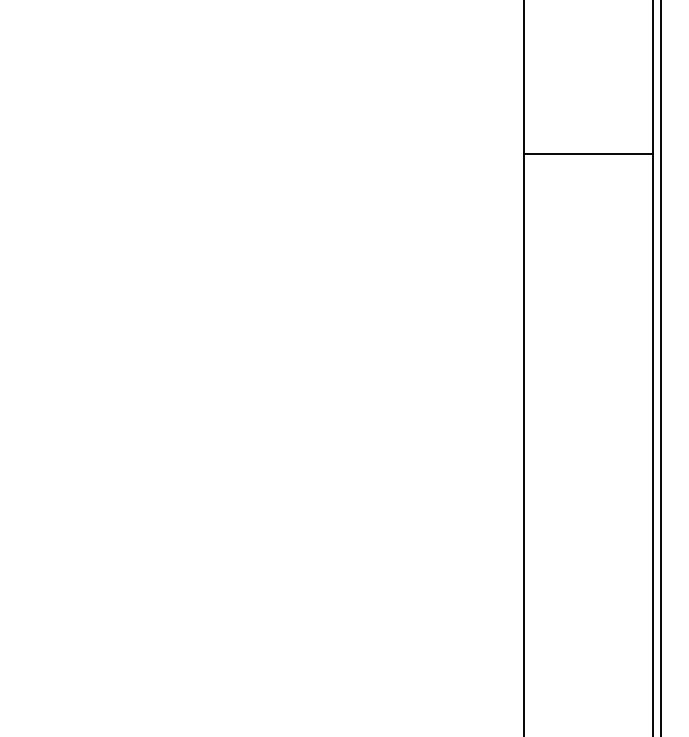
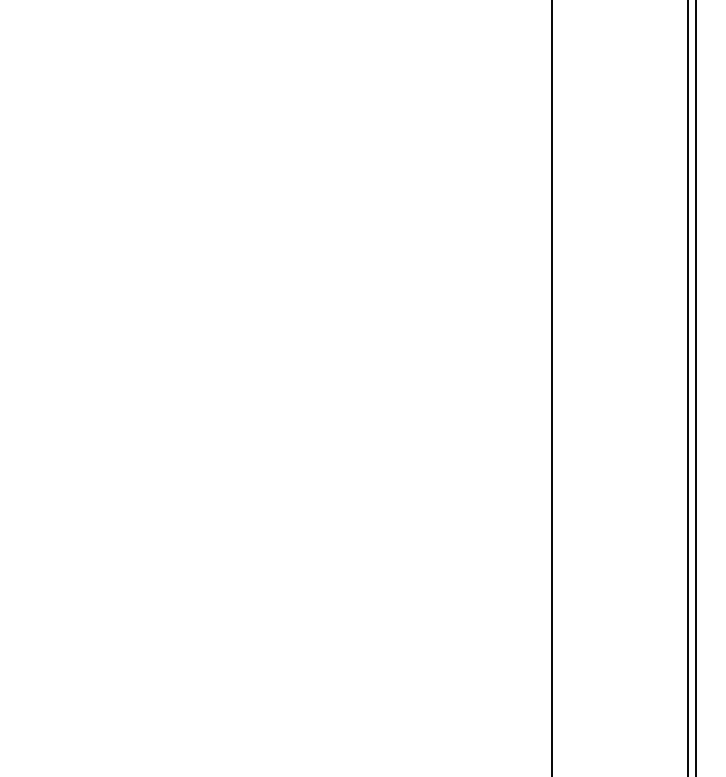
line: (588, 154) -> (620, 162), removed

